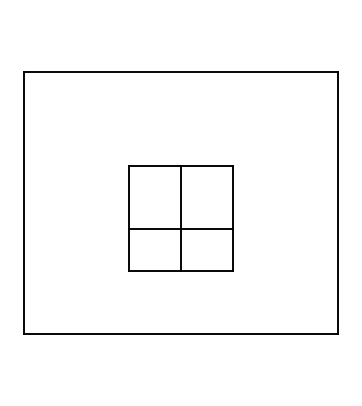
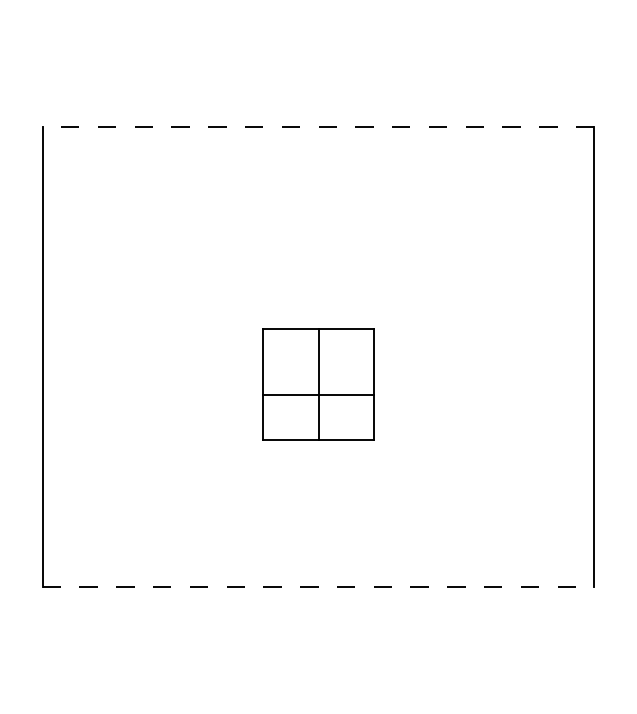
line: (181, 72) -> (319, 127), solid -> dashed
part: (180, 218) -> (317, 384), size x0.6
line: (180, 333) -> (317, 586), solid -> dashed

